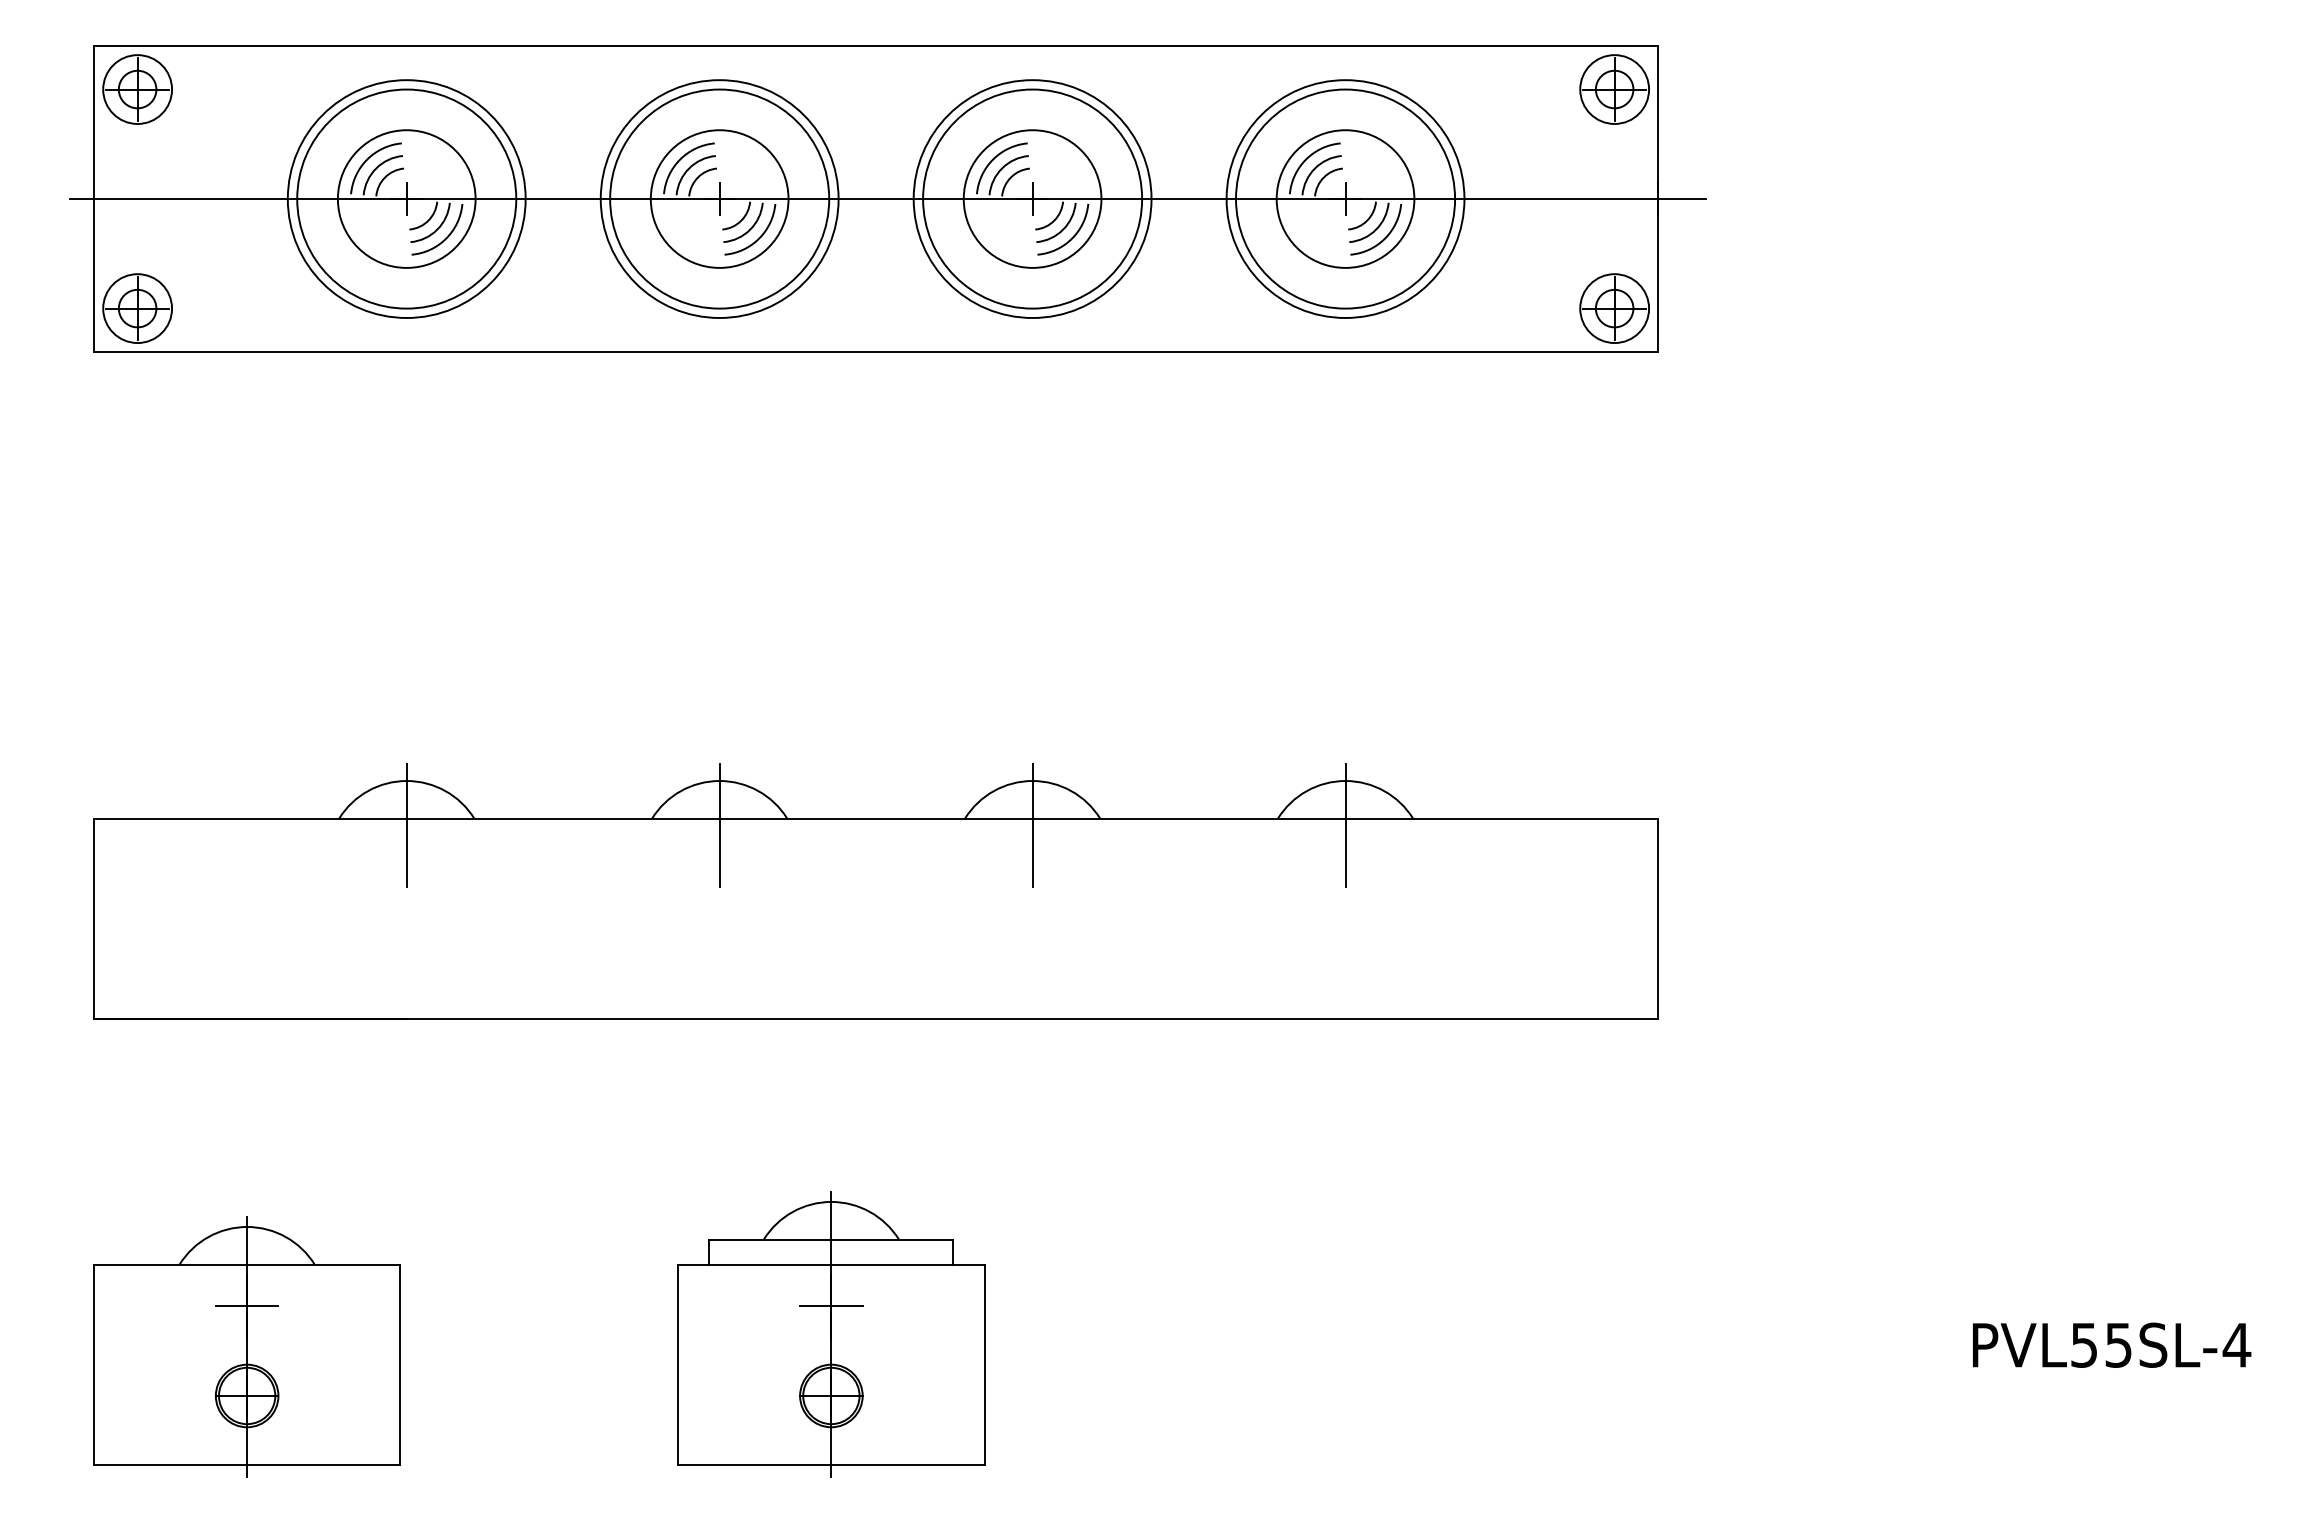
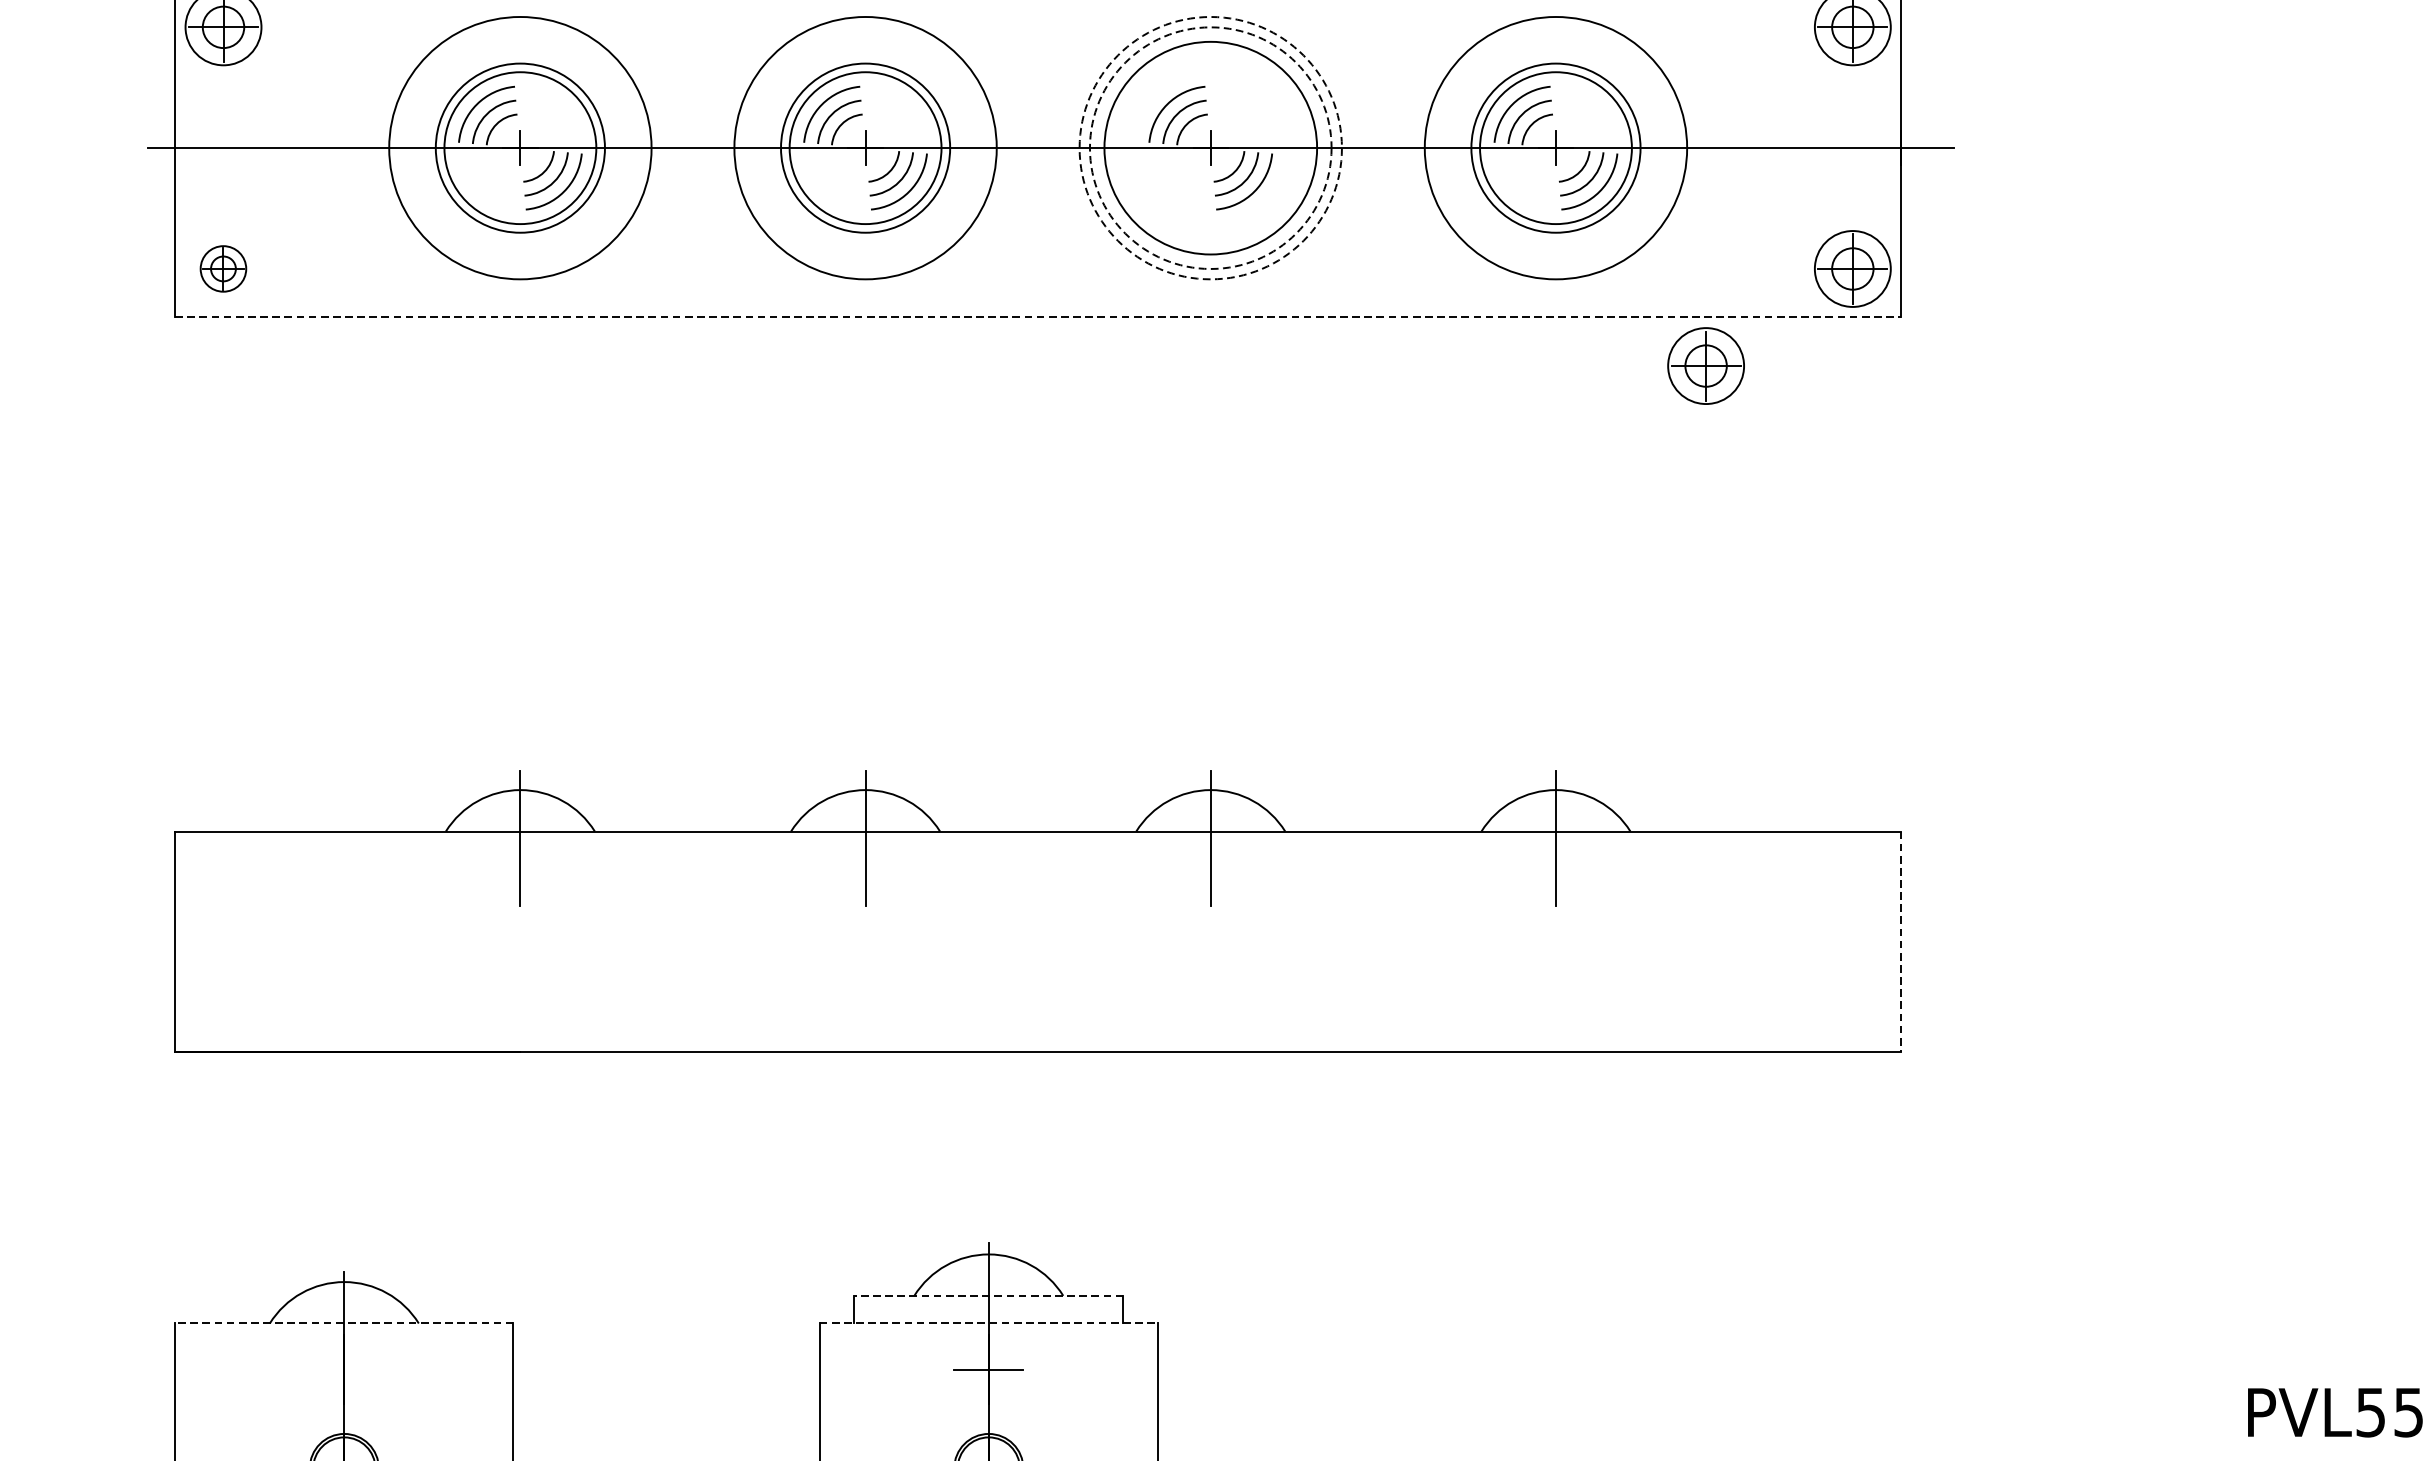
circle: (406, 198) -> (520, 147), size x0.7
circle: (719, 198) -> (865, 147), size x0.7
circle: (1032, 198) -> (1210, 147), size x1.4
circle: (1032, 198) -> (1210, 147), solid -> dashed
circle: (1345, 198) -> (1555, 147), size x0.7
circle: (1032, 199) -> (1210, 148), solid -> dashed
part: (137, 308) -> (223, 268), size x0.6
line: (876, 352) -> (1038, 317), solid -> dashed
part: (1481, 396) -> (1705, 365), added
line: (1658, 919) -> (1901, 942), solid -> dashed
line: (830, 1239) -> (987, 1295), solid -> dashed
line: (246, 1264) -> (343, 1323), solid -> dashed
line: (831, 1264) -> (988, 1323), solid -> dashed
line: (246, 1306) -> (343, 1369), removed

